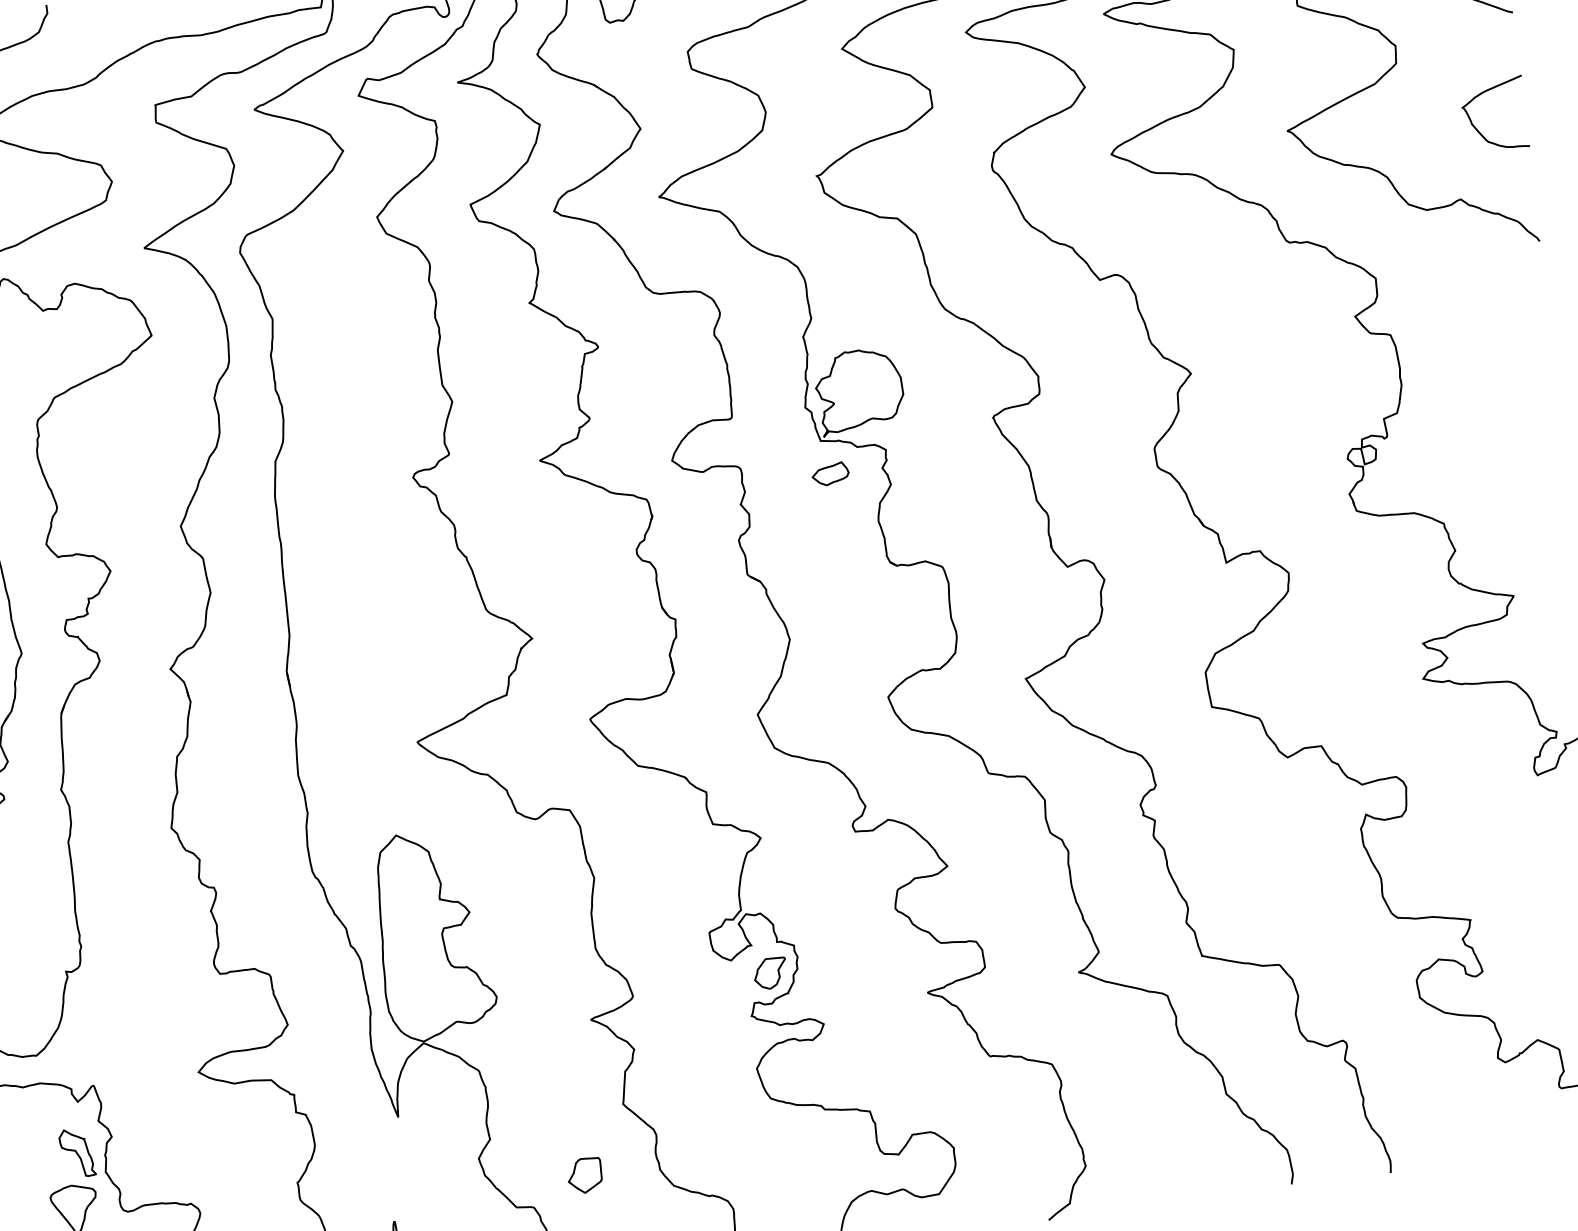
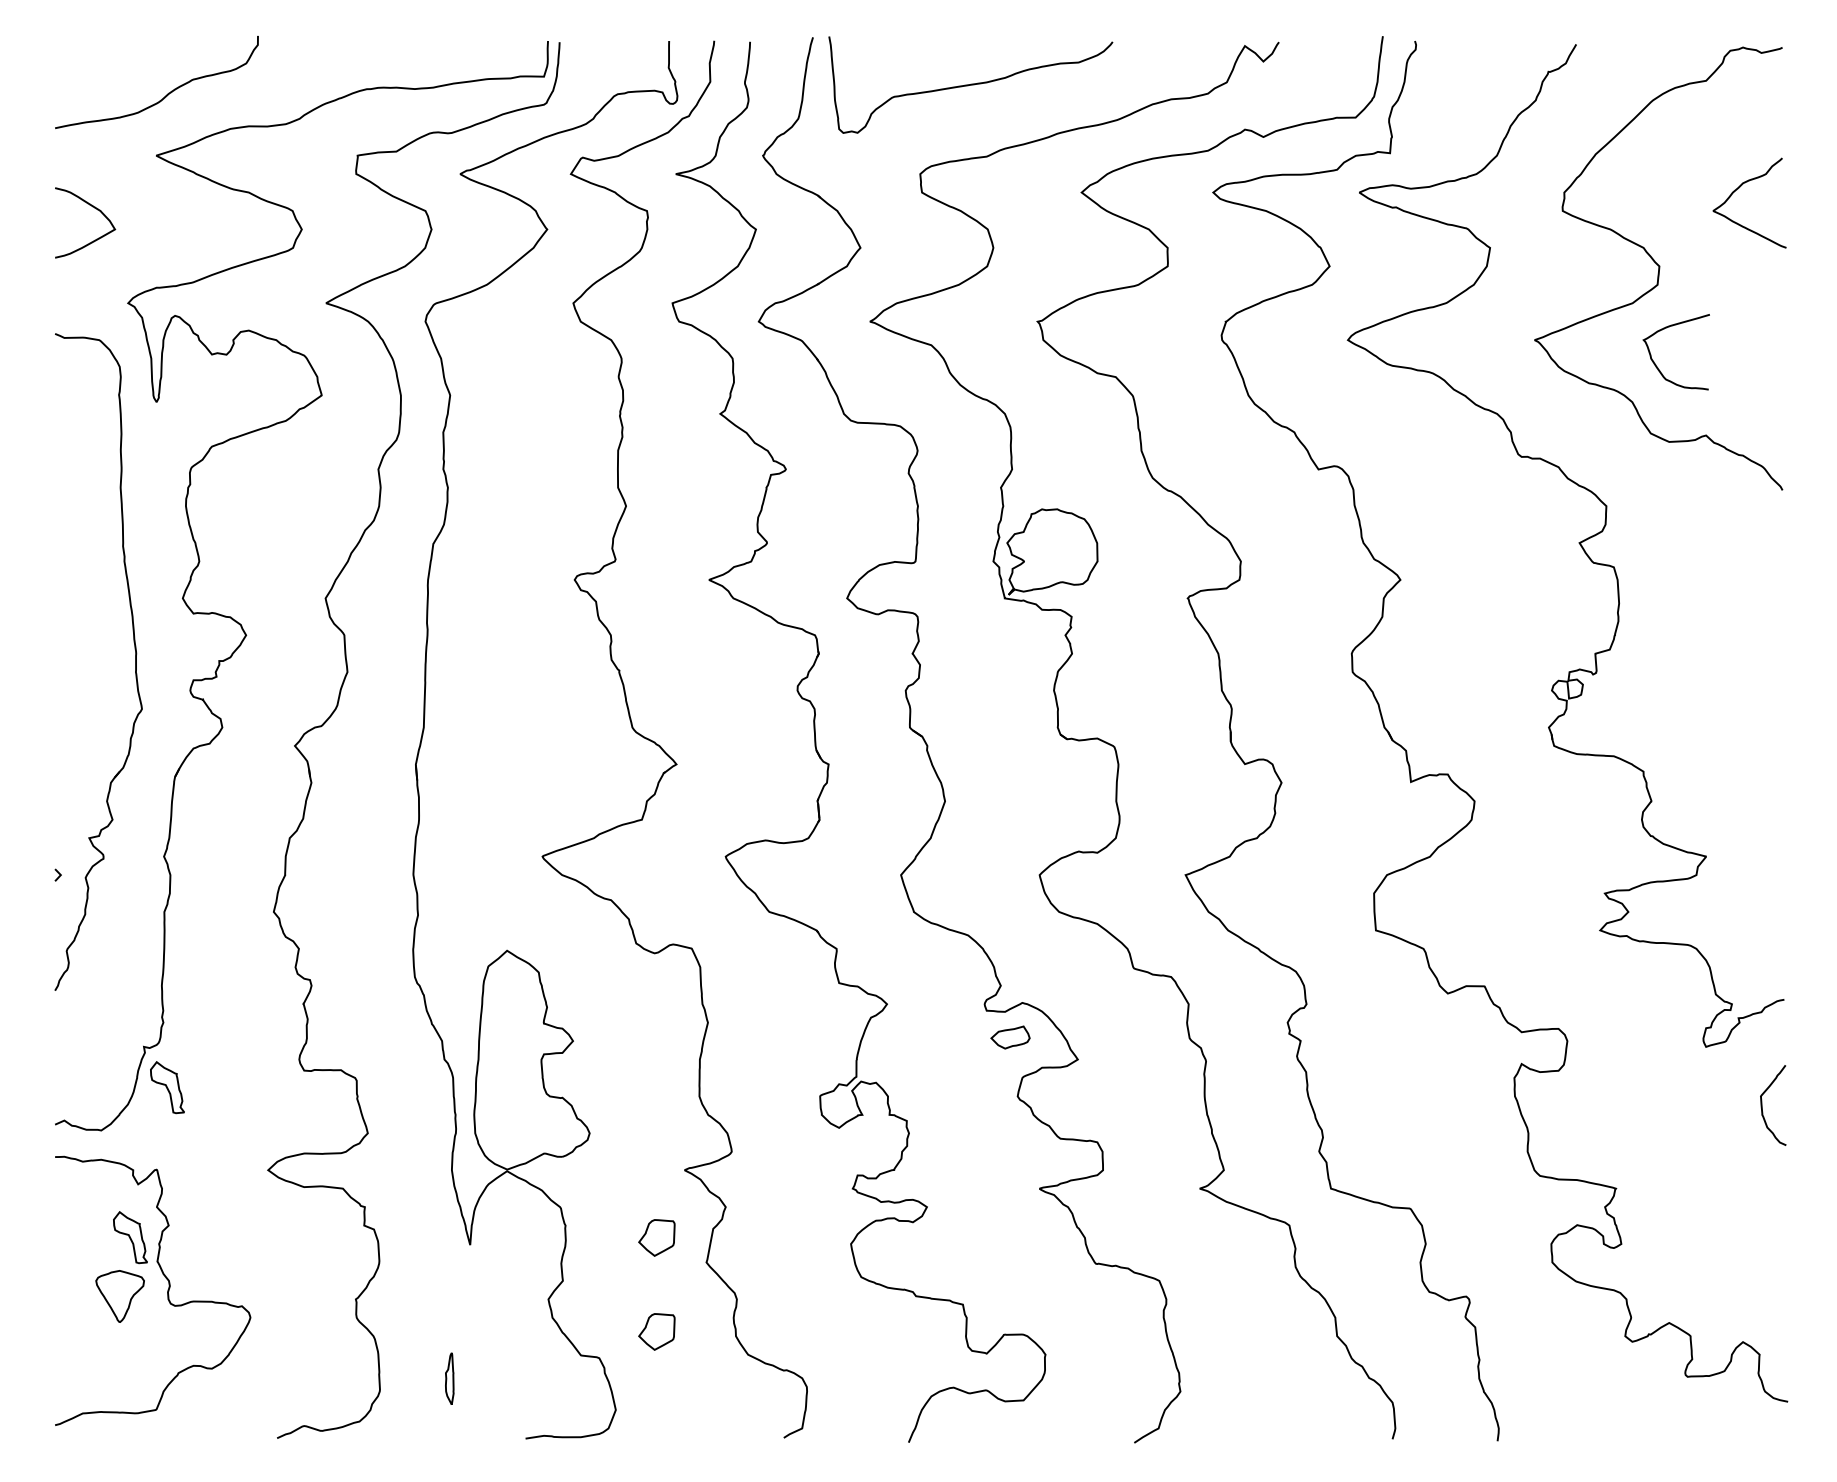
curve: (1477, 129) -> (1656, 364), moved
part: (830, 474) -> (1010, 1037), moved
part: (770, 973) -> (878, 1146), removed
part: (93, 1006) -> (167, 1087), added
part: (572, 1086) -> (656, 1237), added

